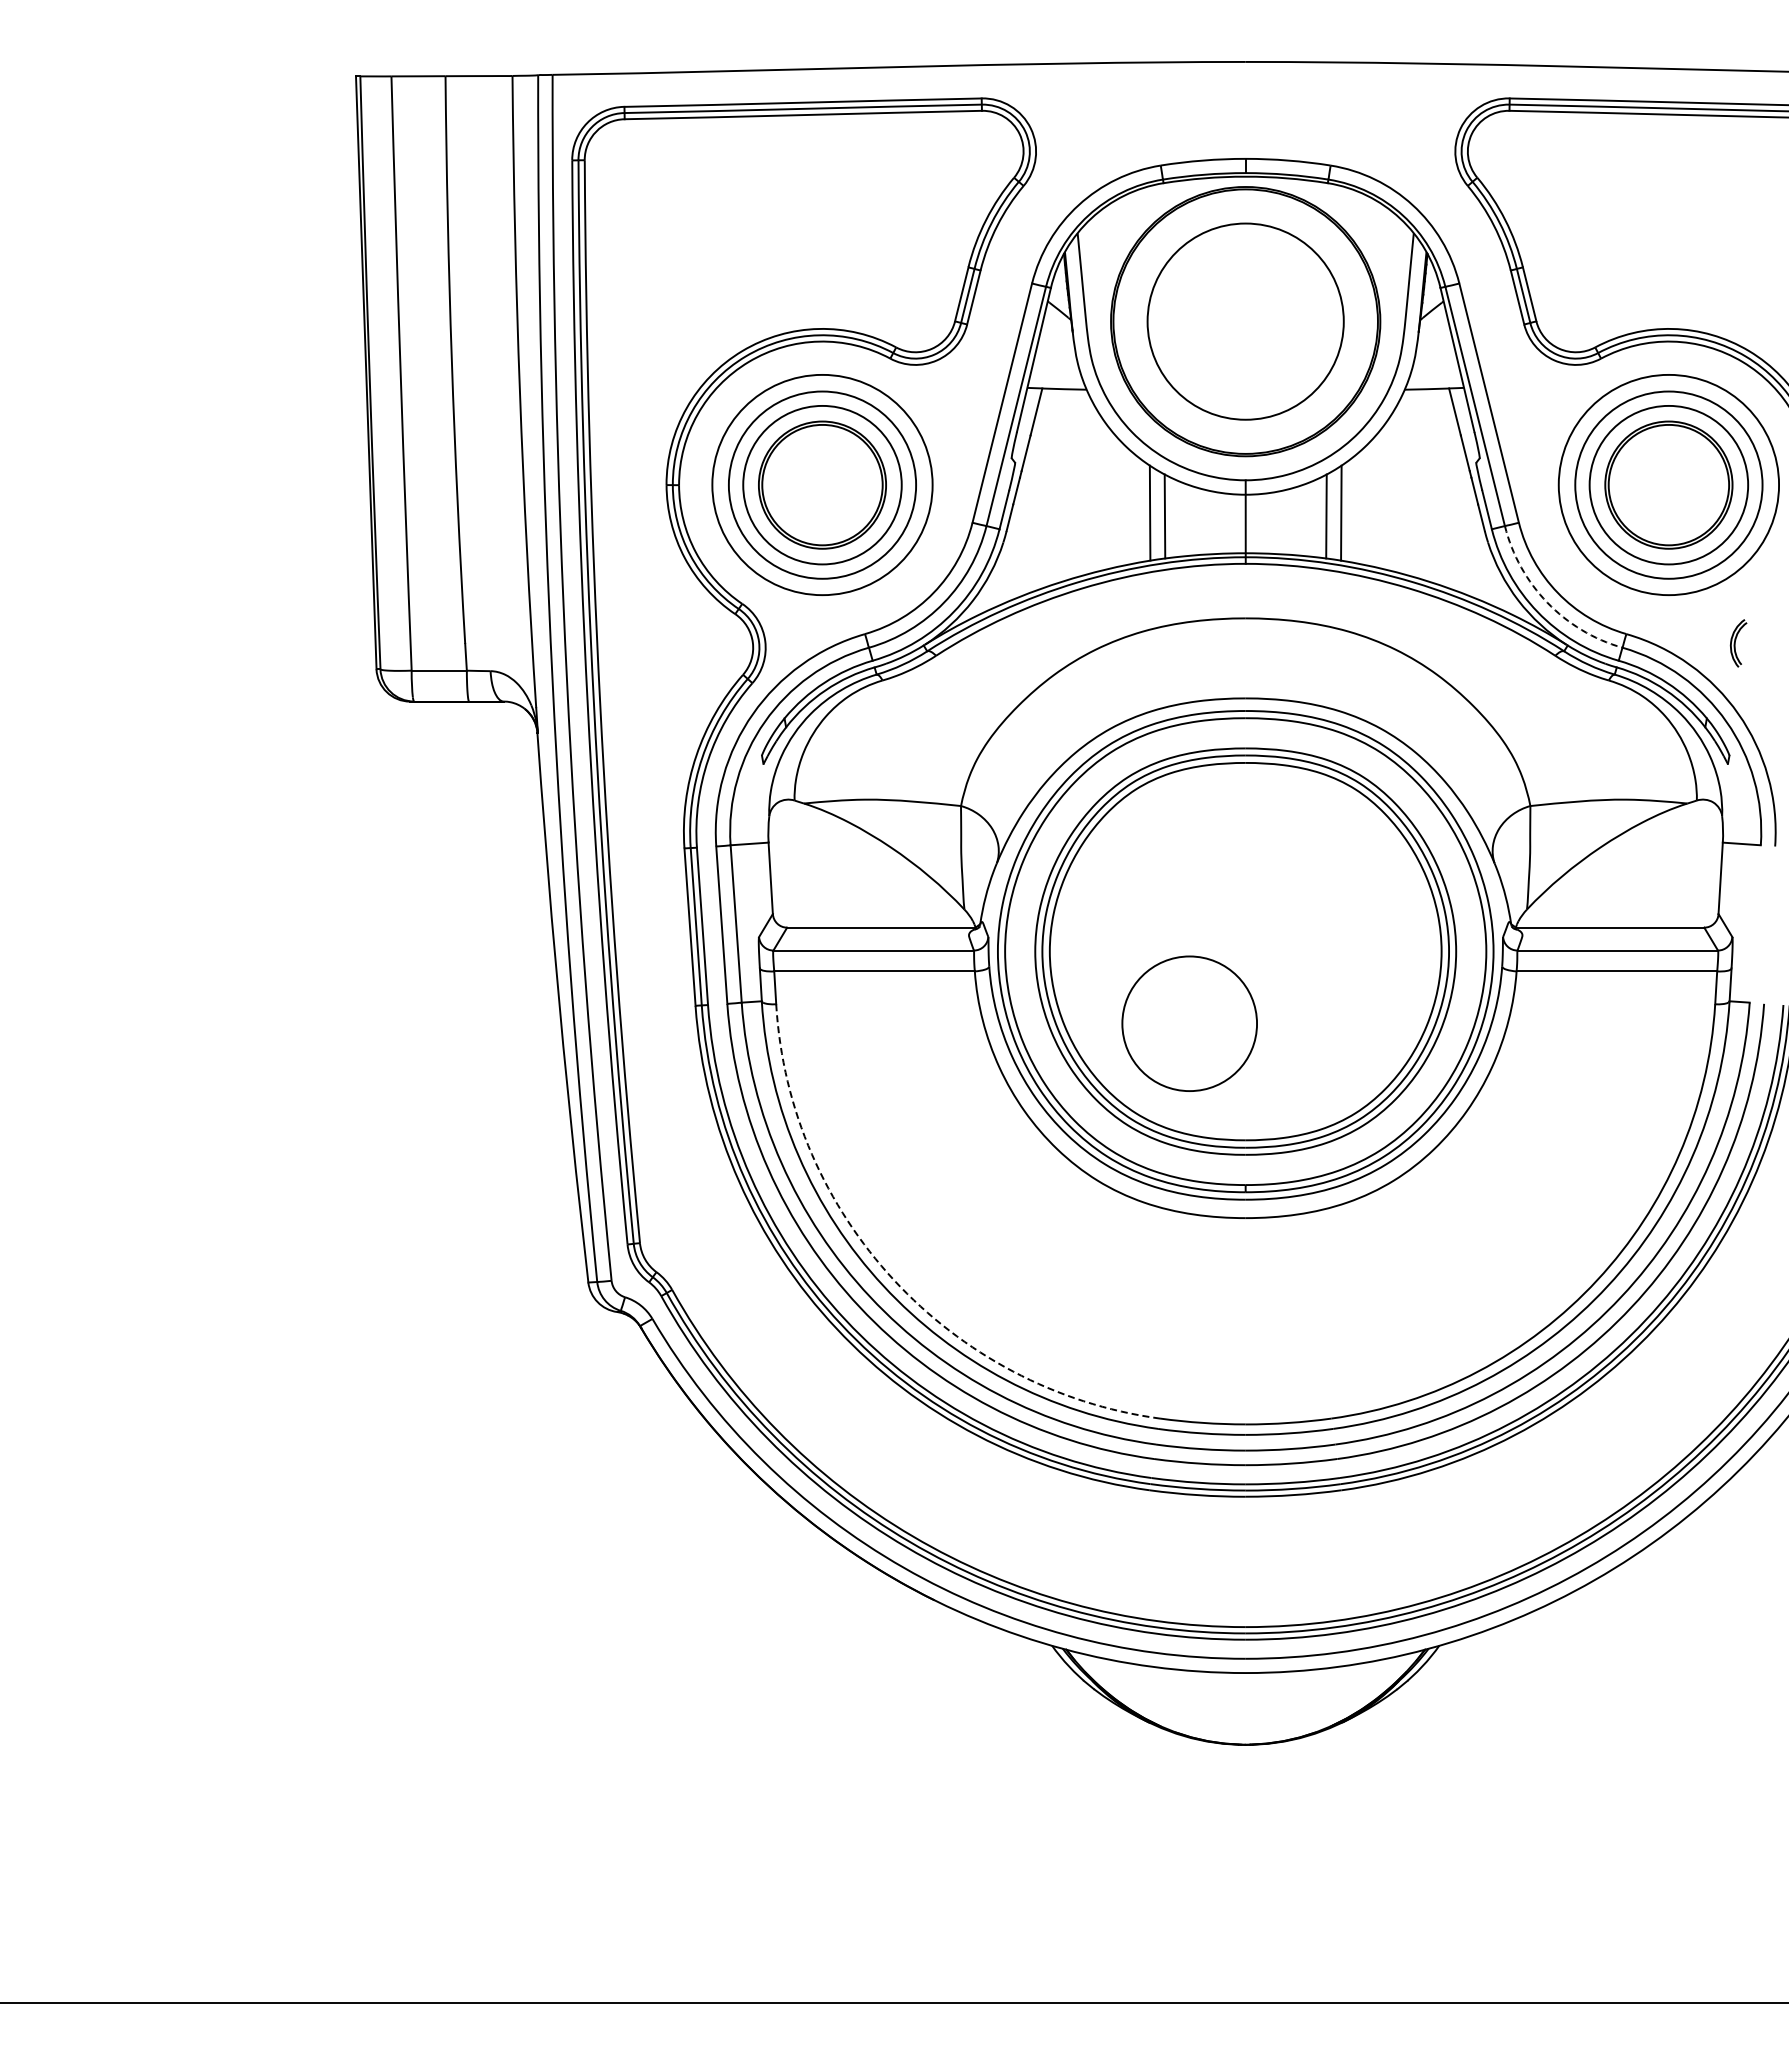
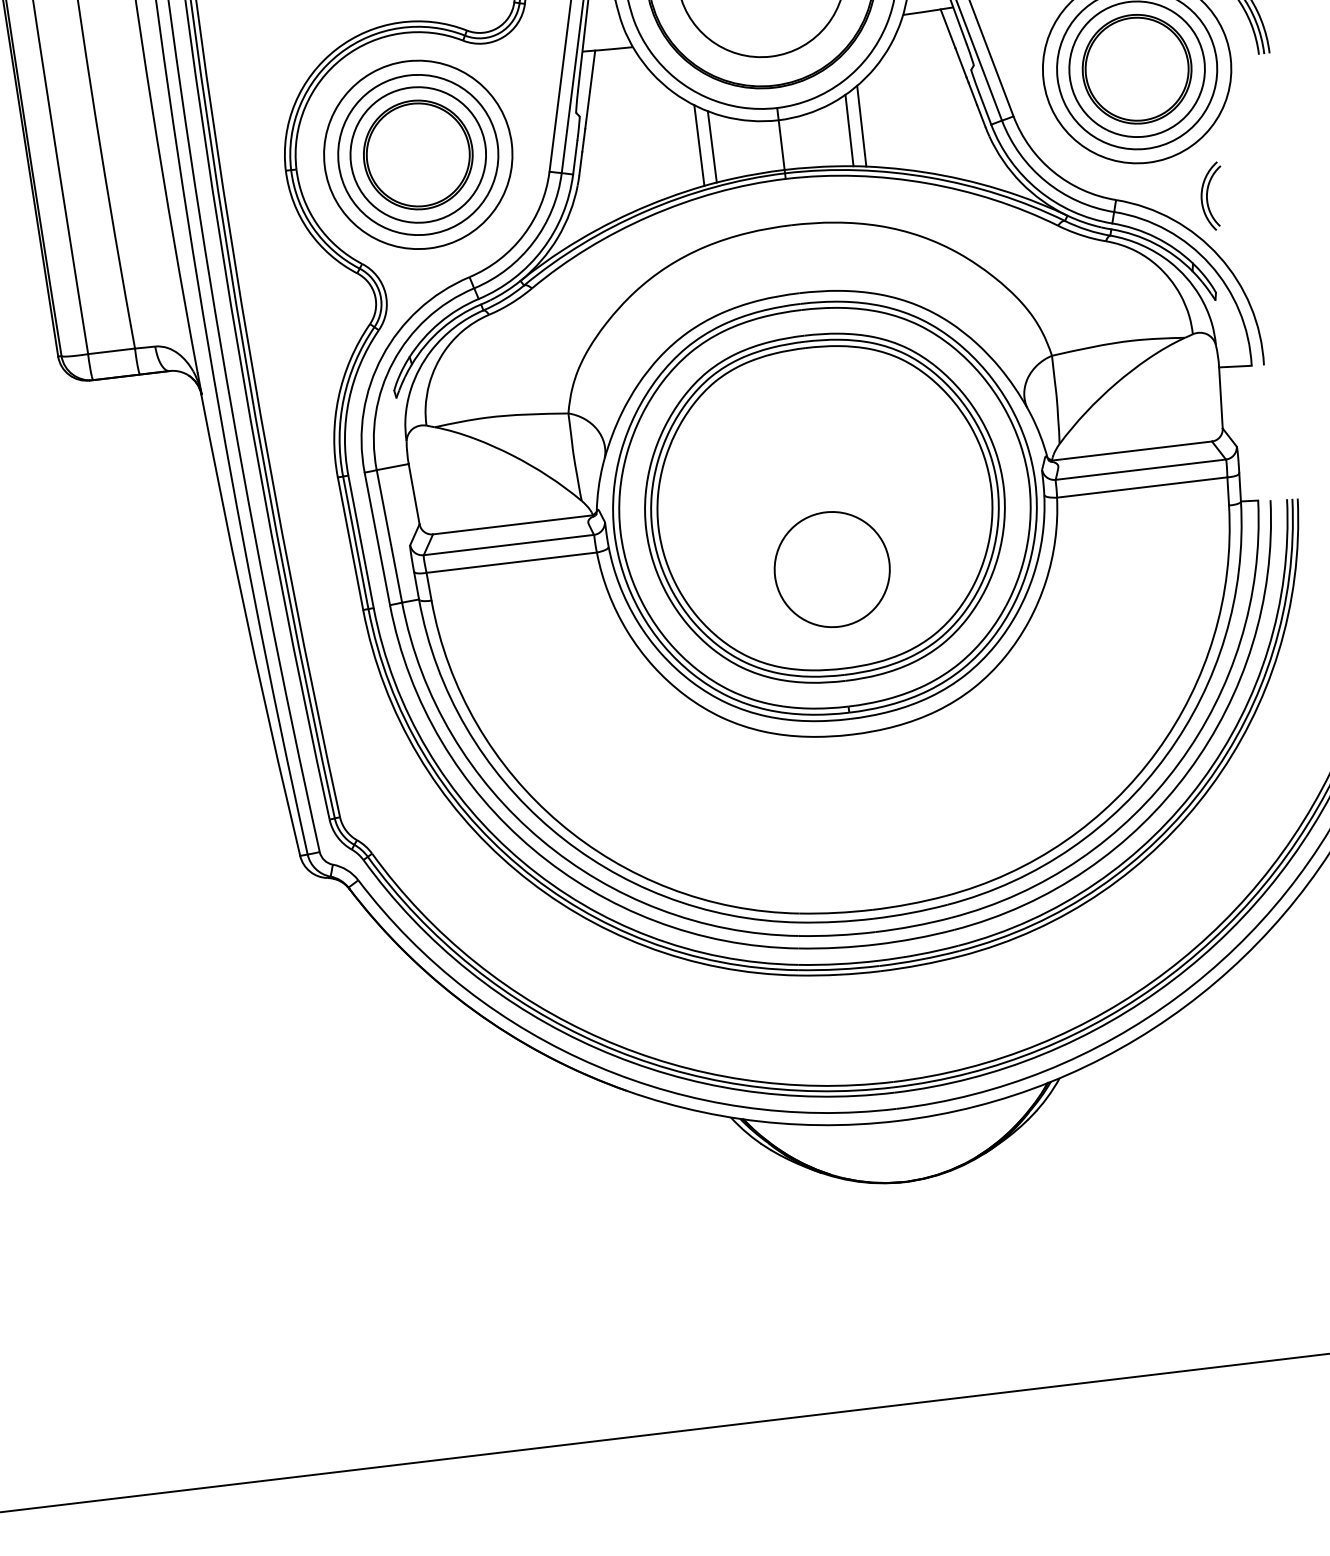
arc: (1547, 602) -> (1045, 181), dashed -> solid
part: (1738, 643) -> (1212, 196), size x1.67
circle: (1189, 1023) -> (832, 569), moved
arc: (894, 1280) -> (559, 823), dashed -> solid

